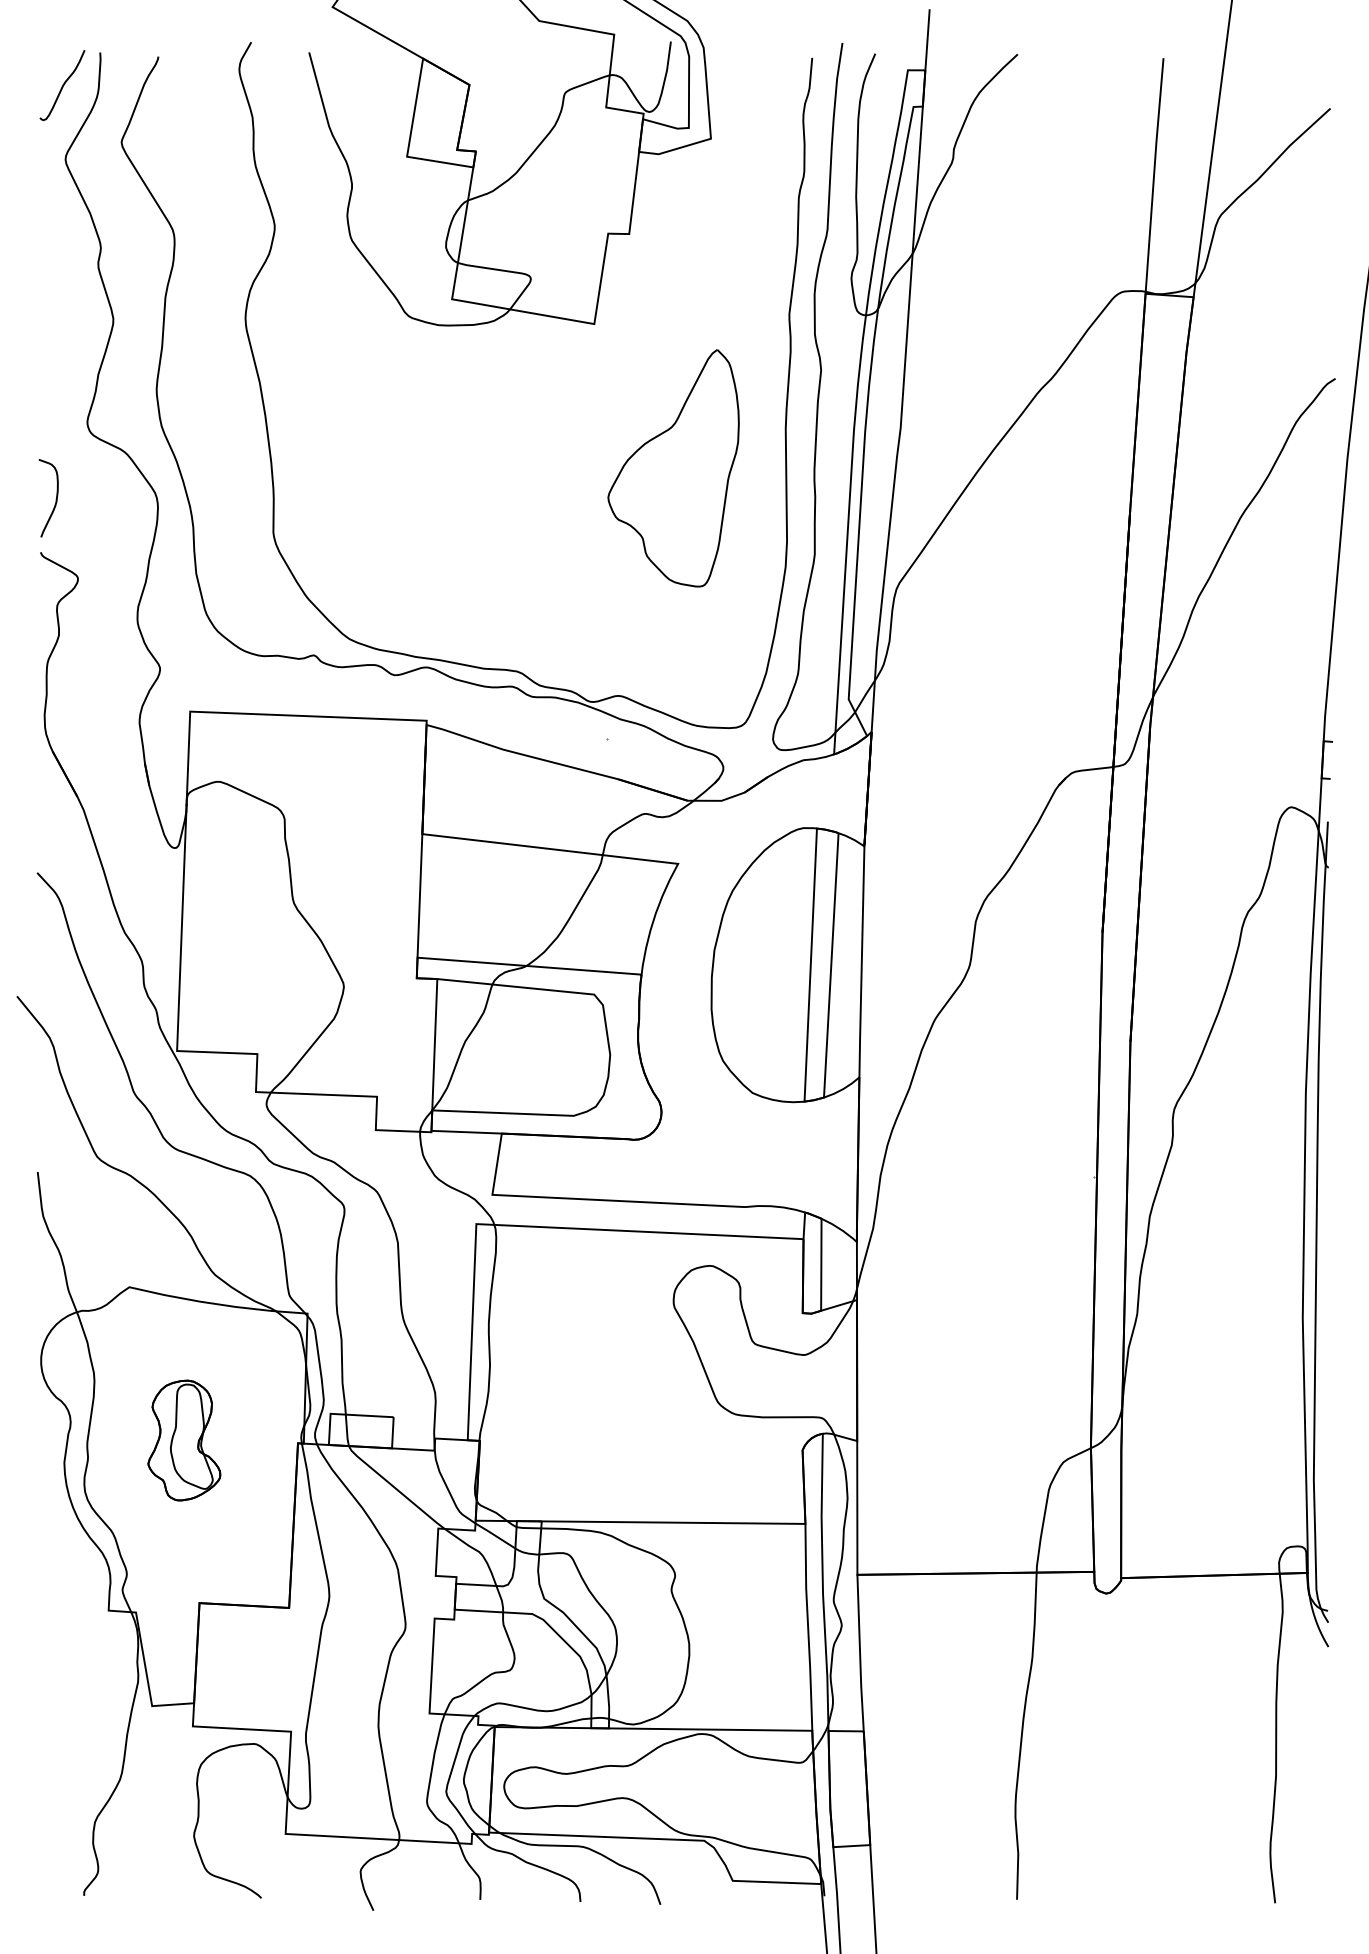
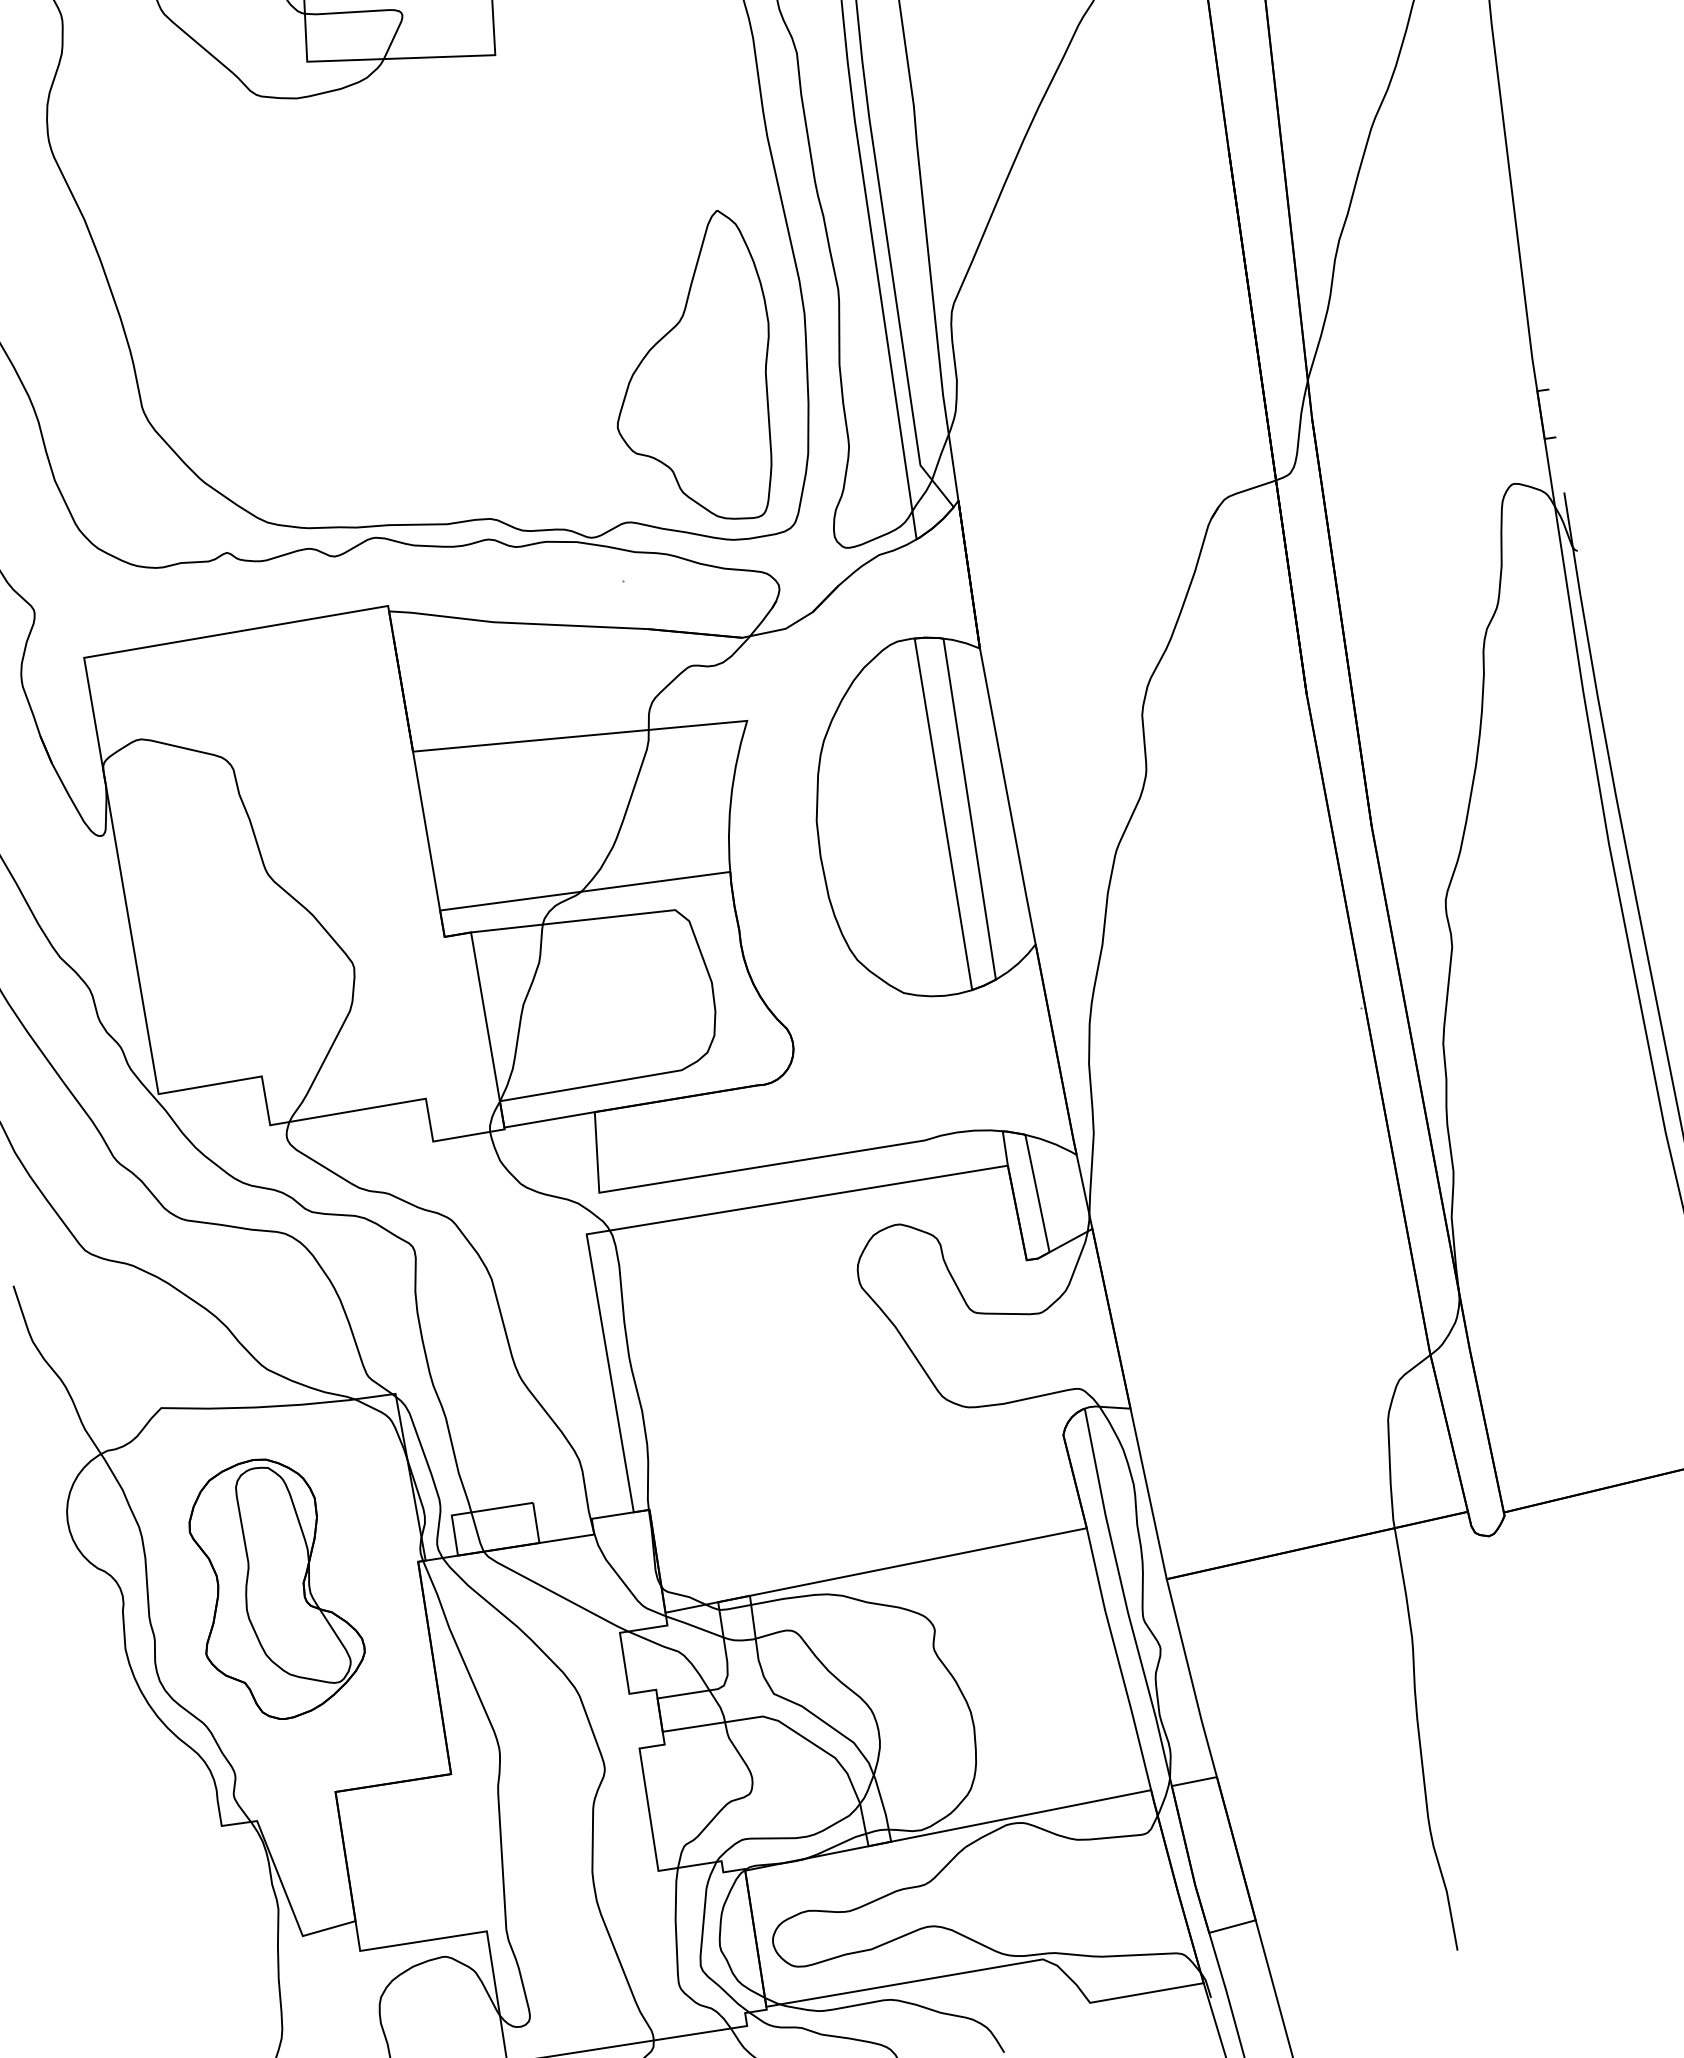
part: (673, 468) -> (693, 373), moved
part: (184, 1440) -> (272, 1588), size x1.67

